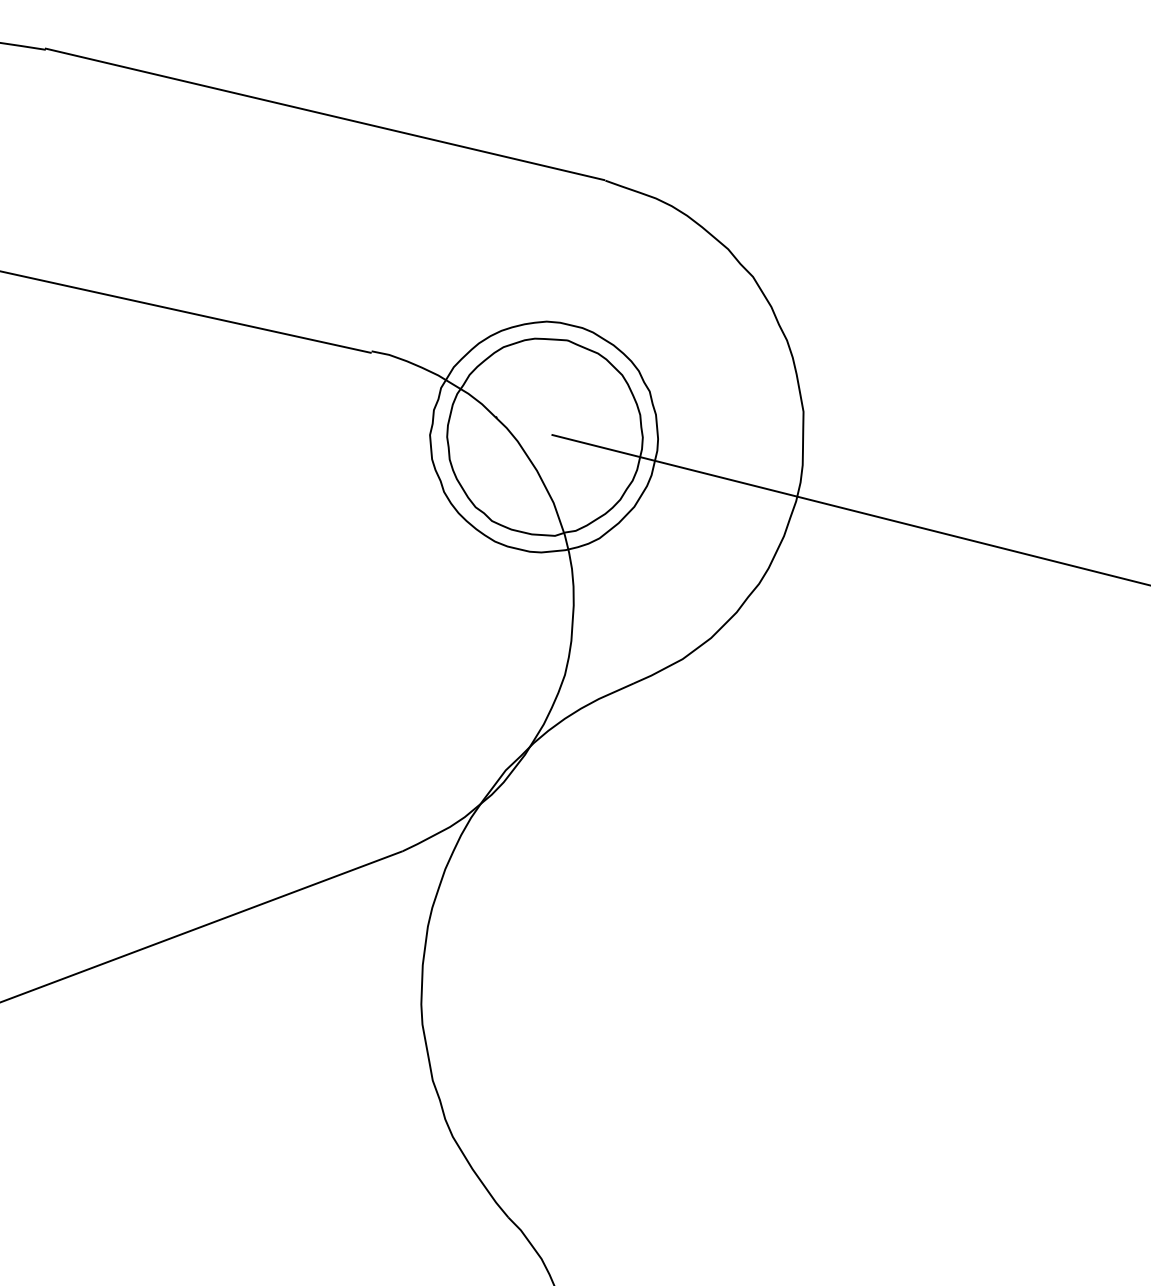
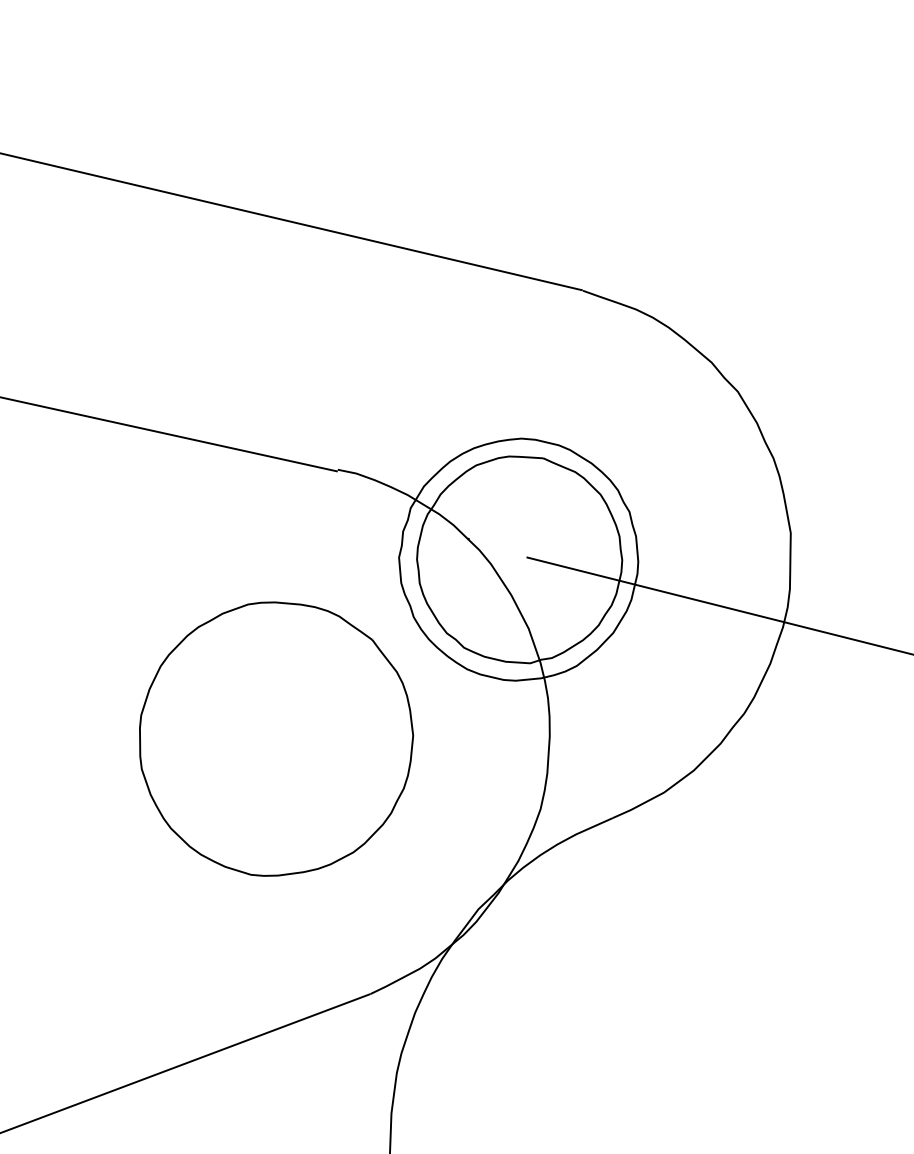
part: (313, 607) -> (276, 738), added

